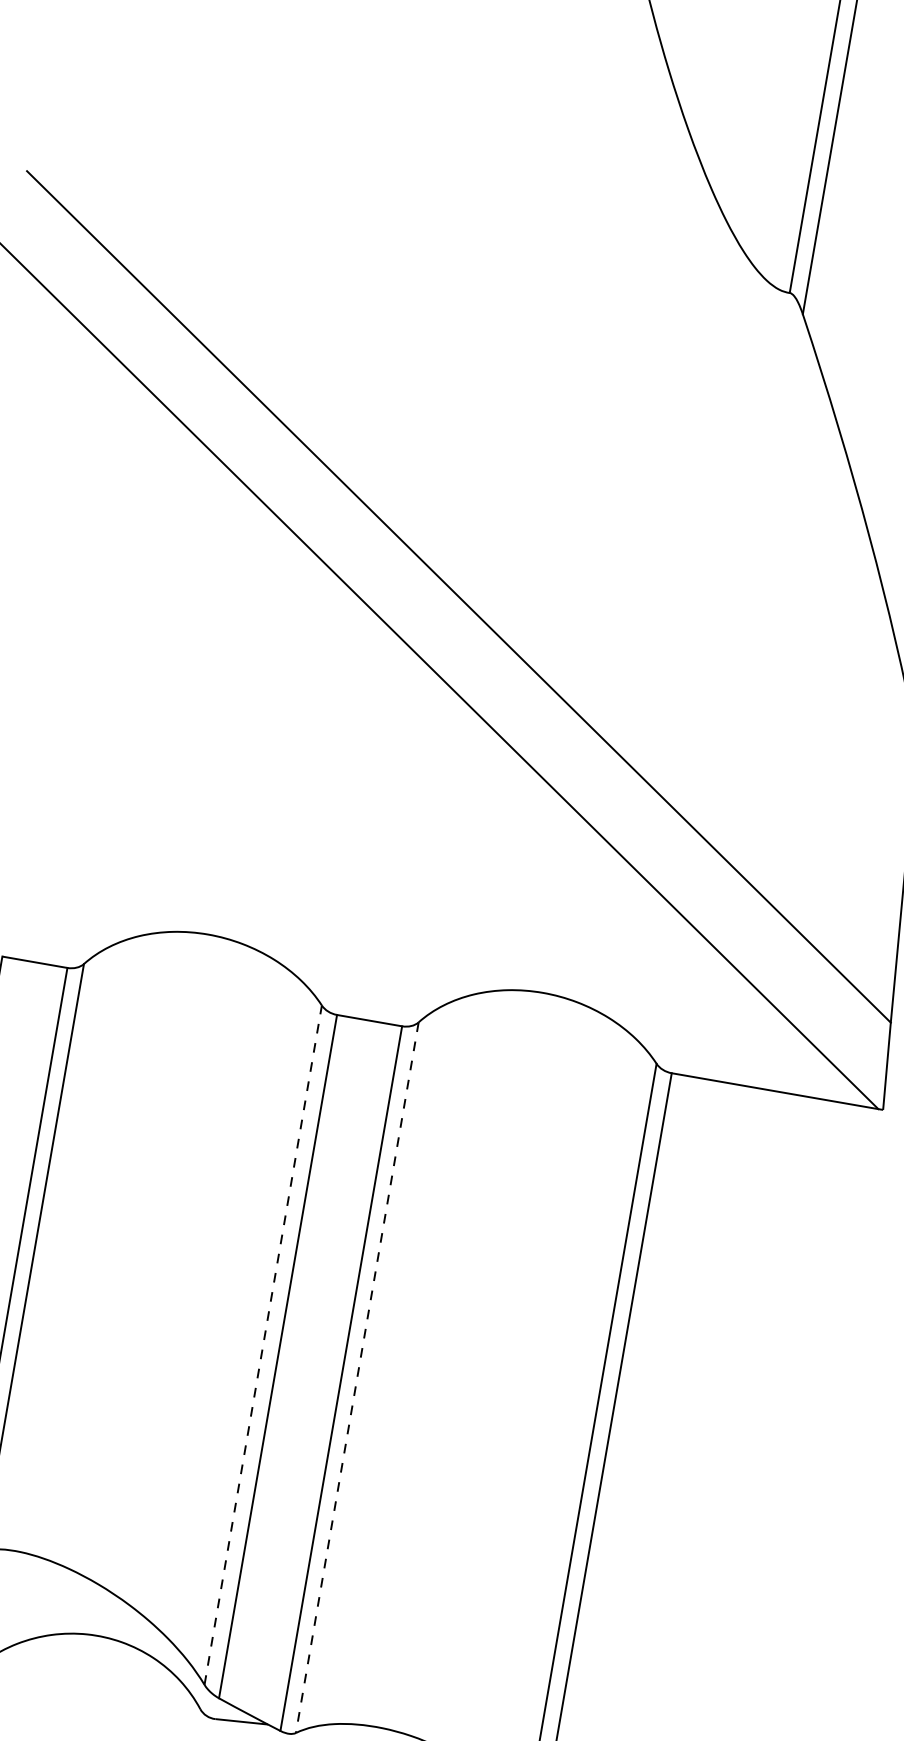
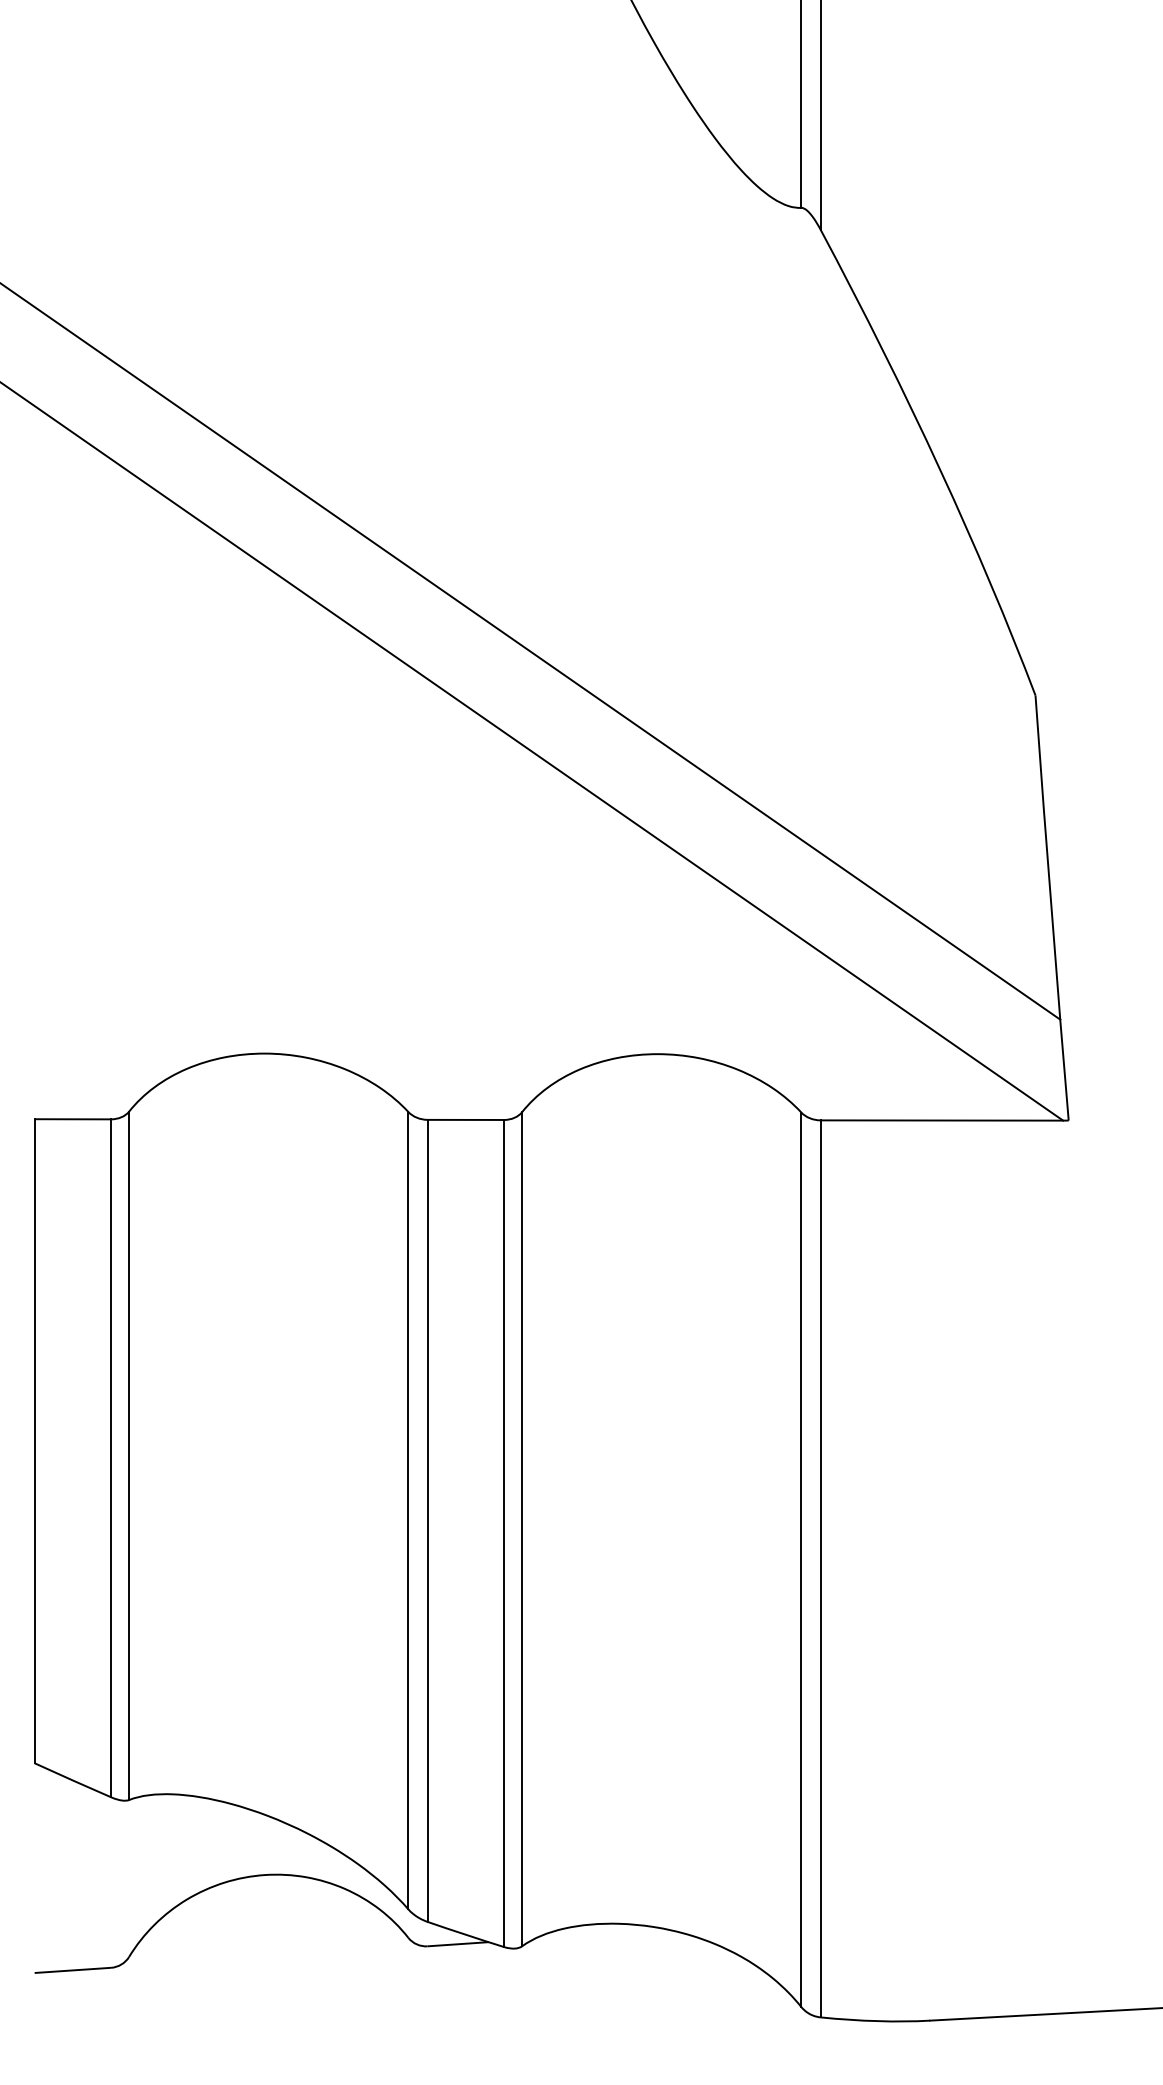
line: (263, 1344) -> (408, 1510), dashed -> solid
line: (357, 1377) -> (522, 1529), dashed -> solid

